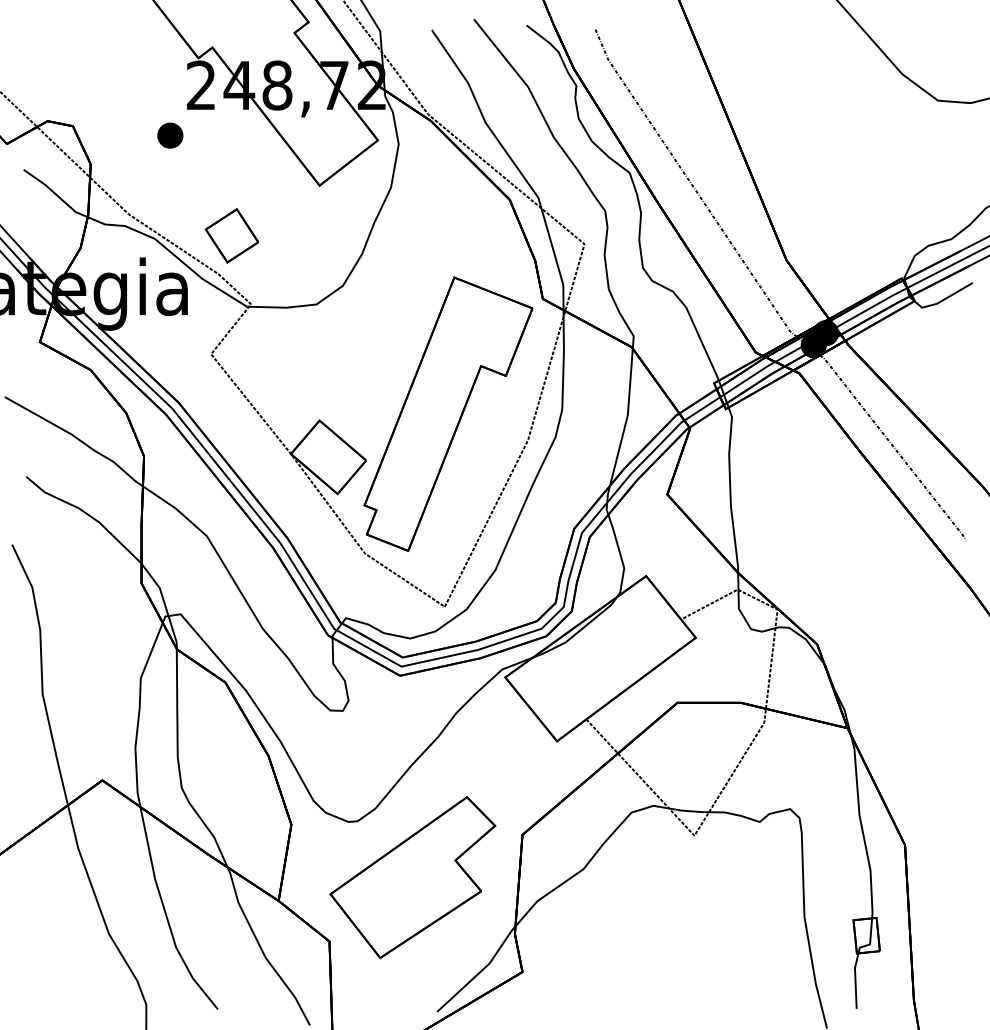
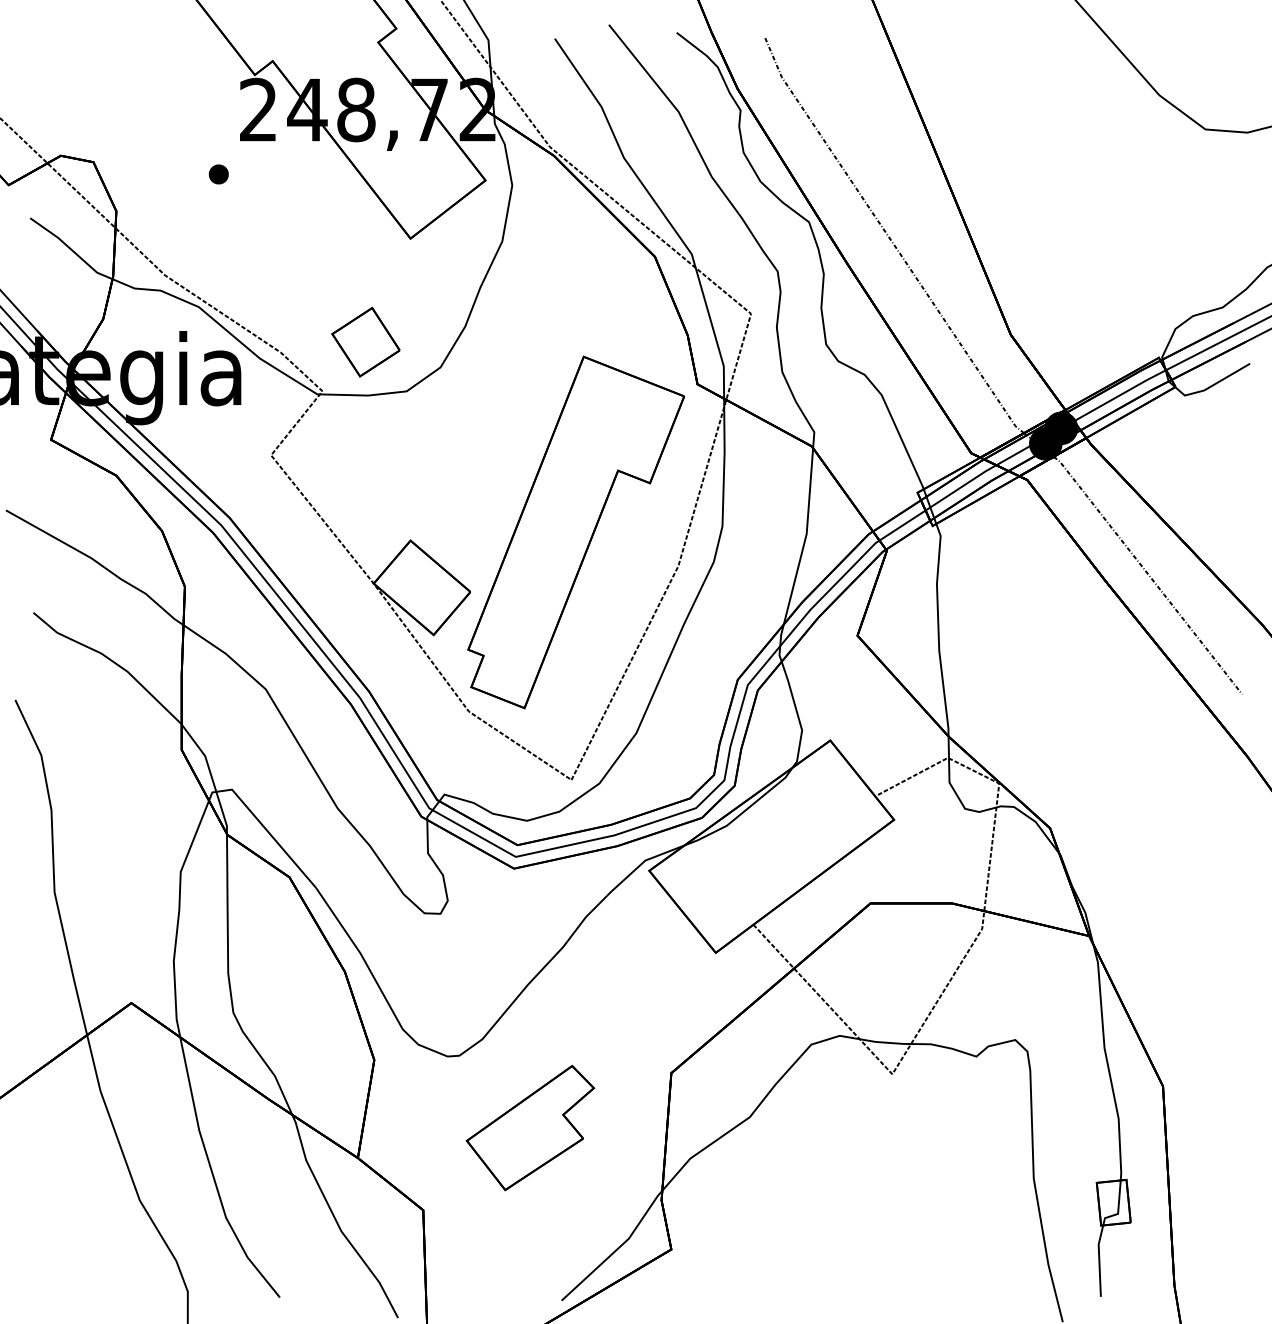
part: (170, 135) -> (218, 174), size x0.6
part: (231, 235) -> (365, 341), moved
part: (412, 877) -> (530, 1127), size x0.6

